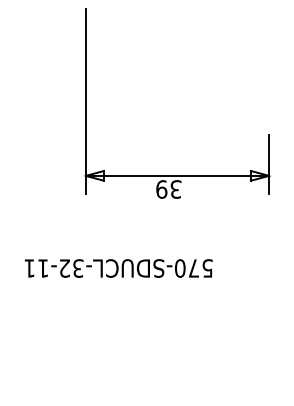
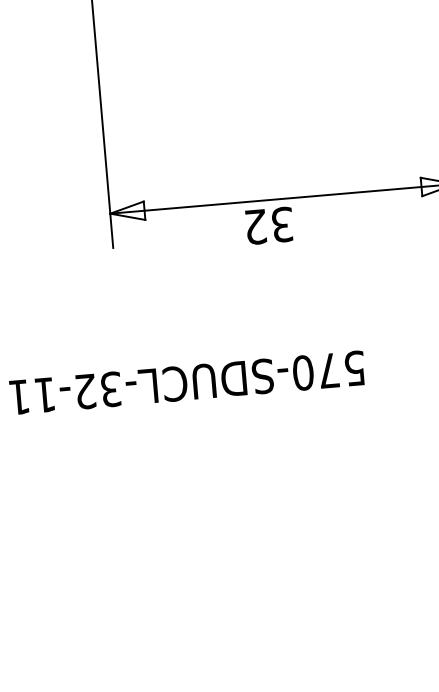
text: (161, 189) -> (255, 227), 39 -> 32

